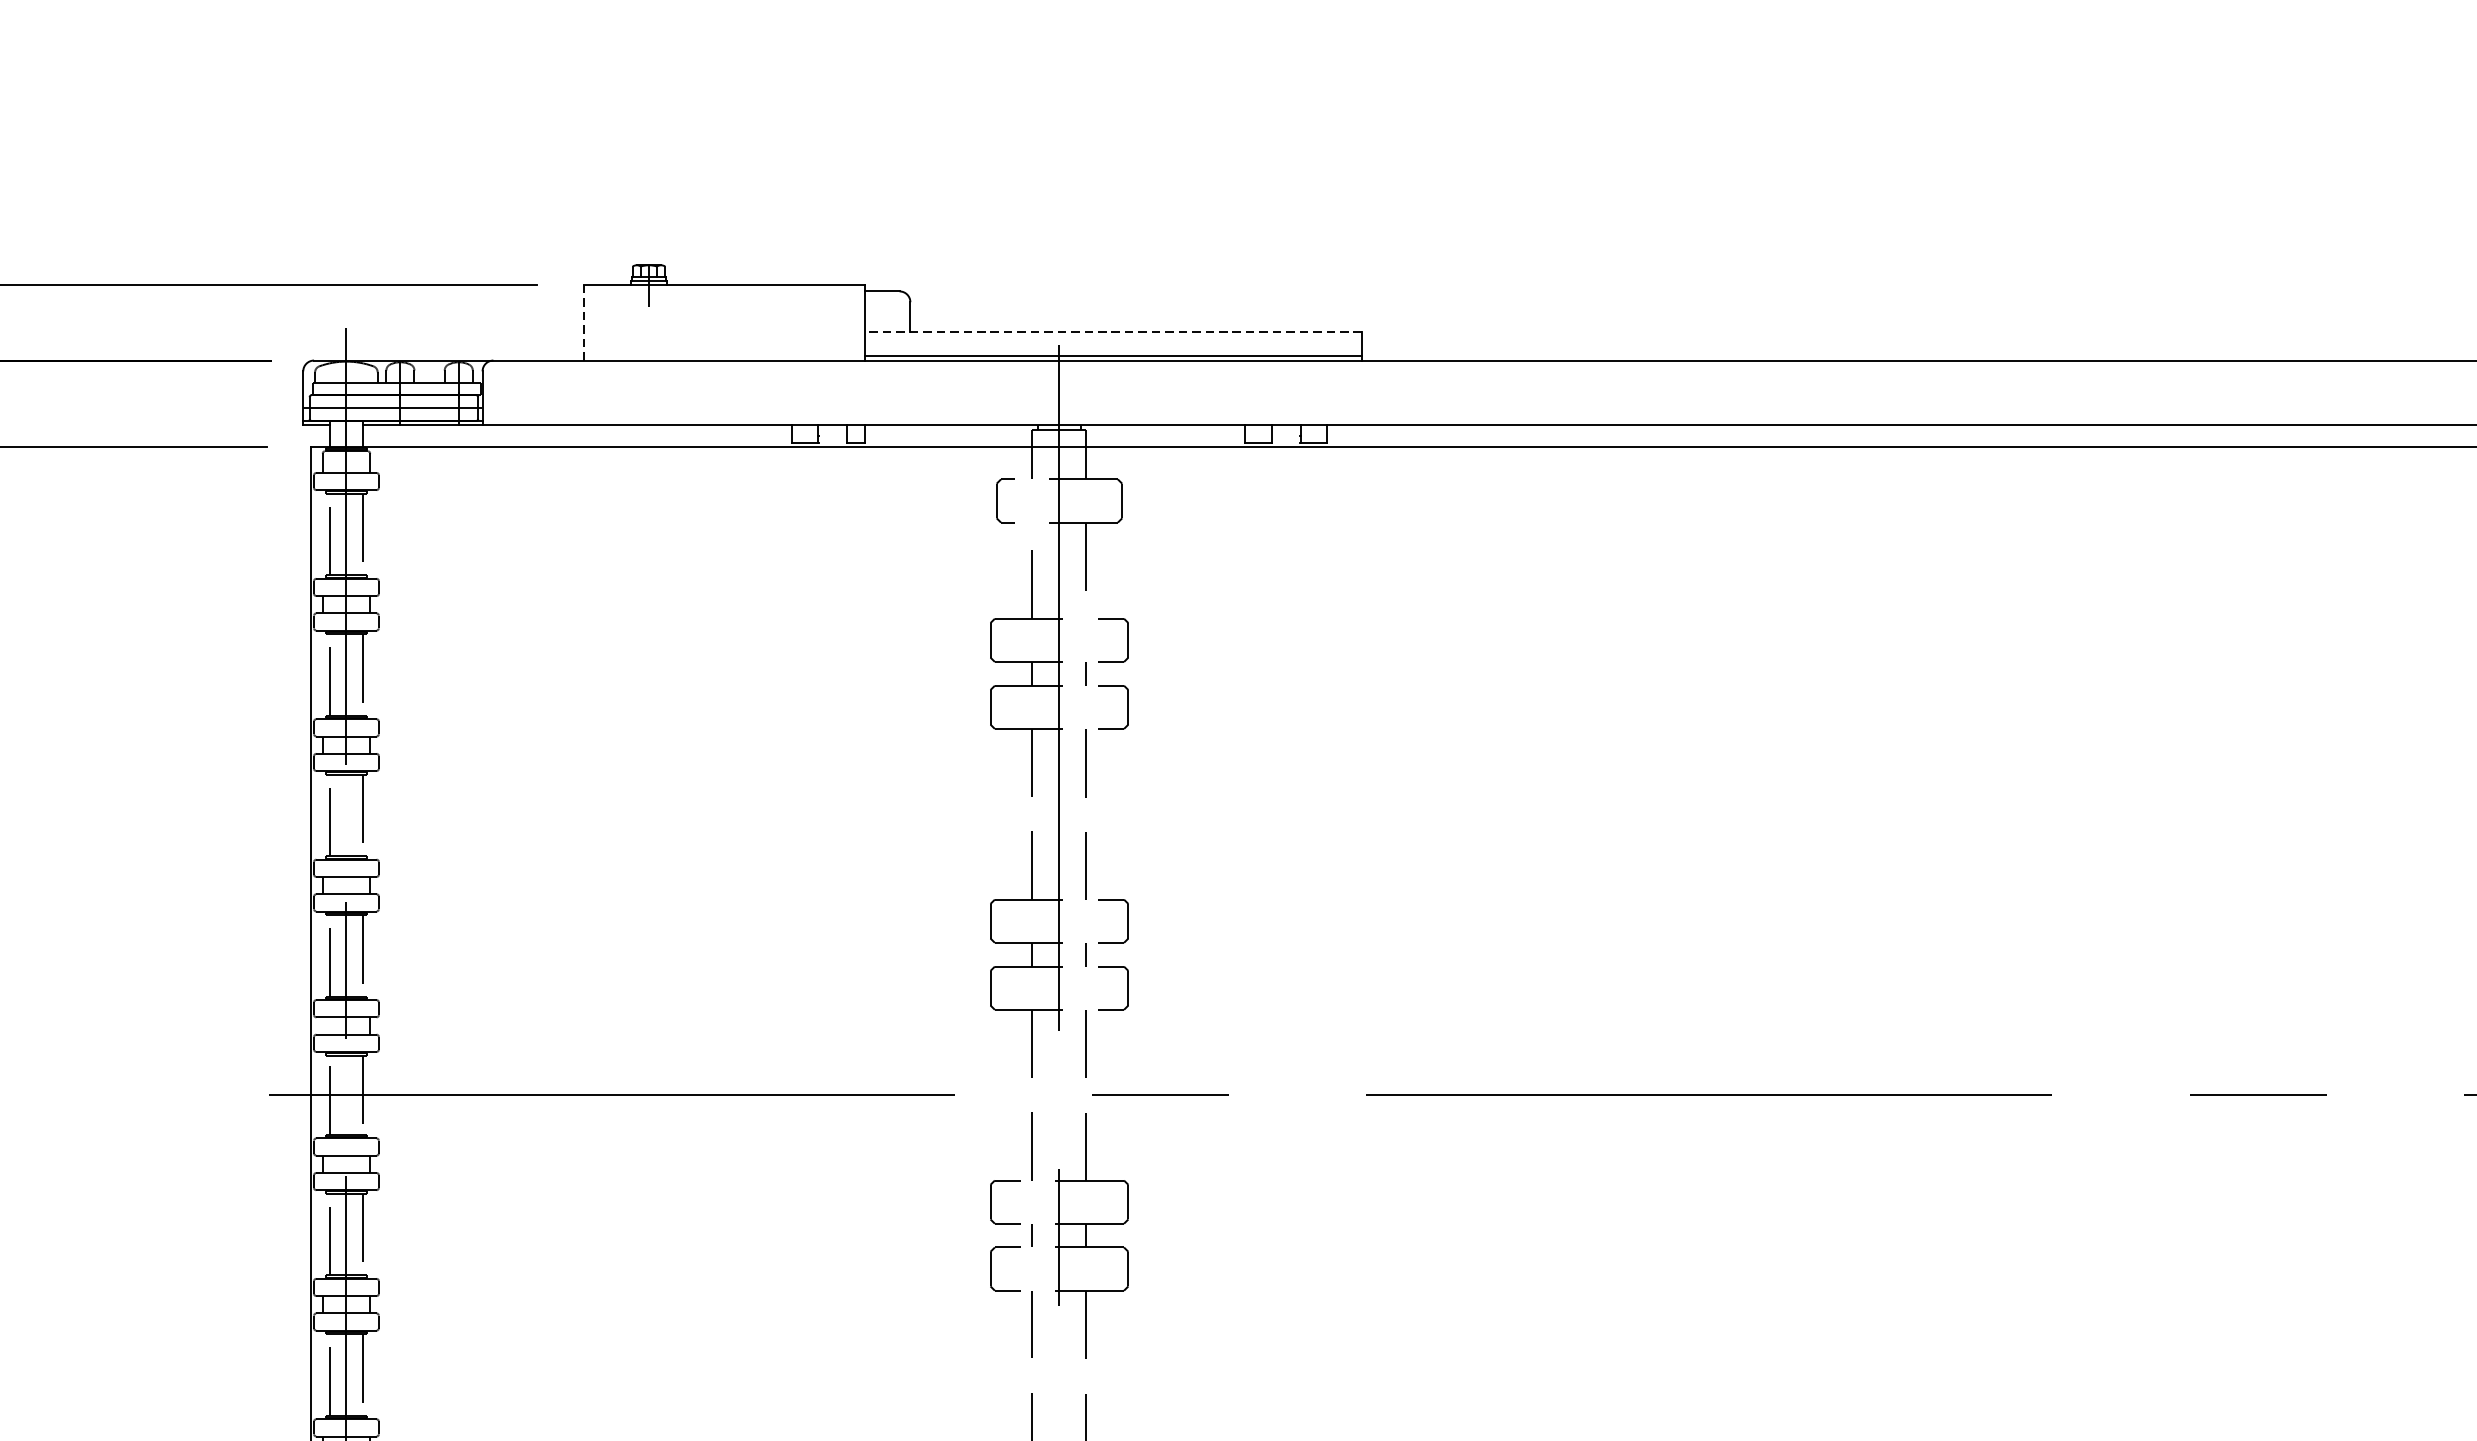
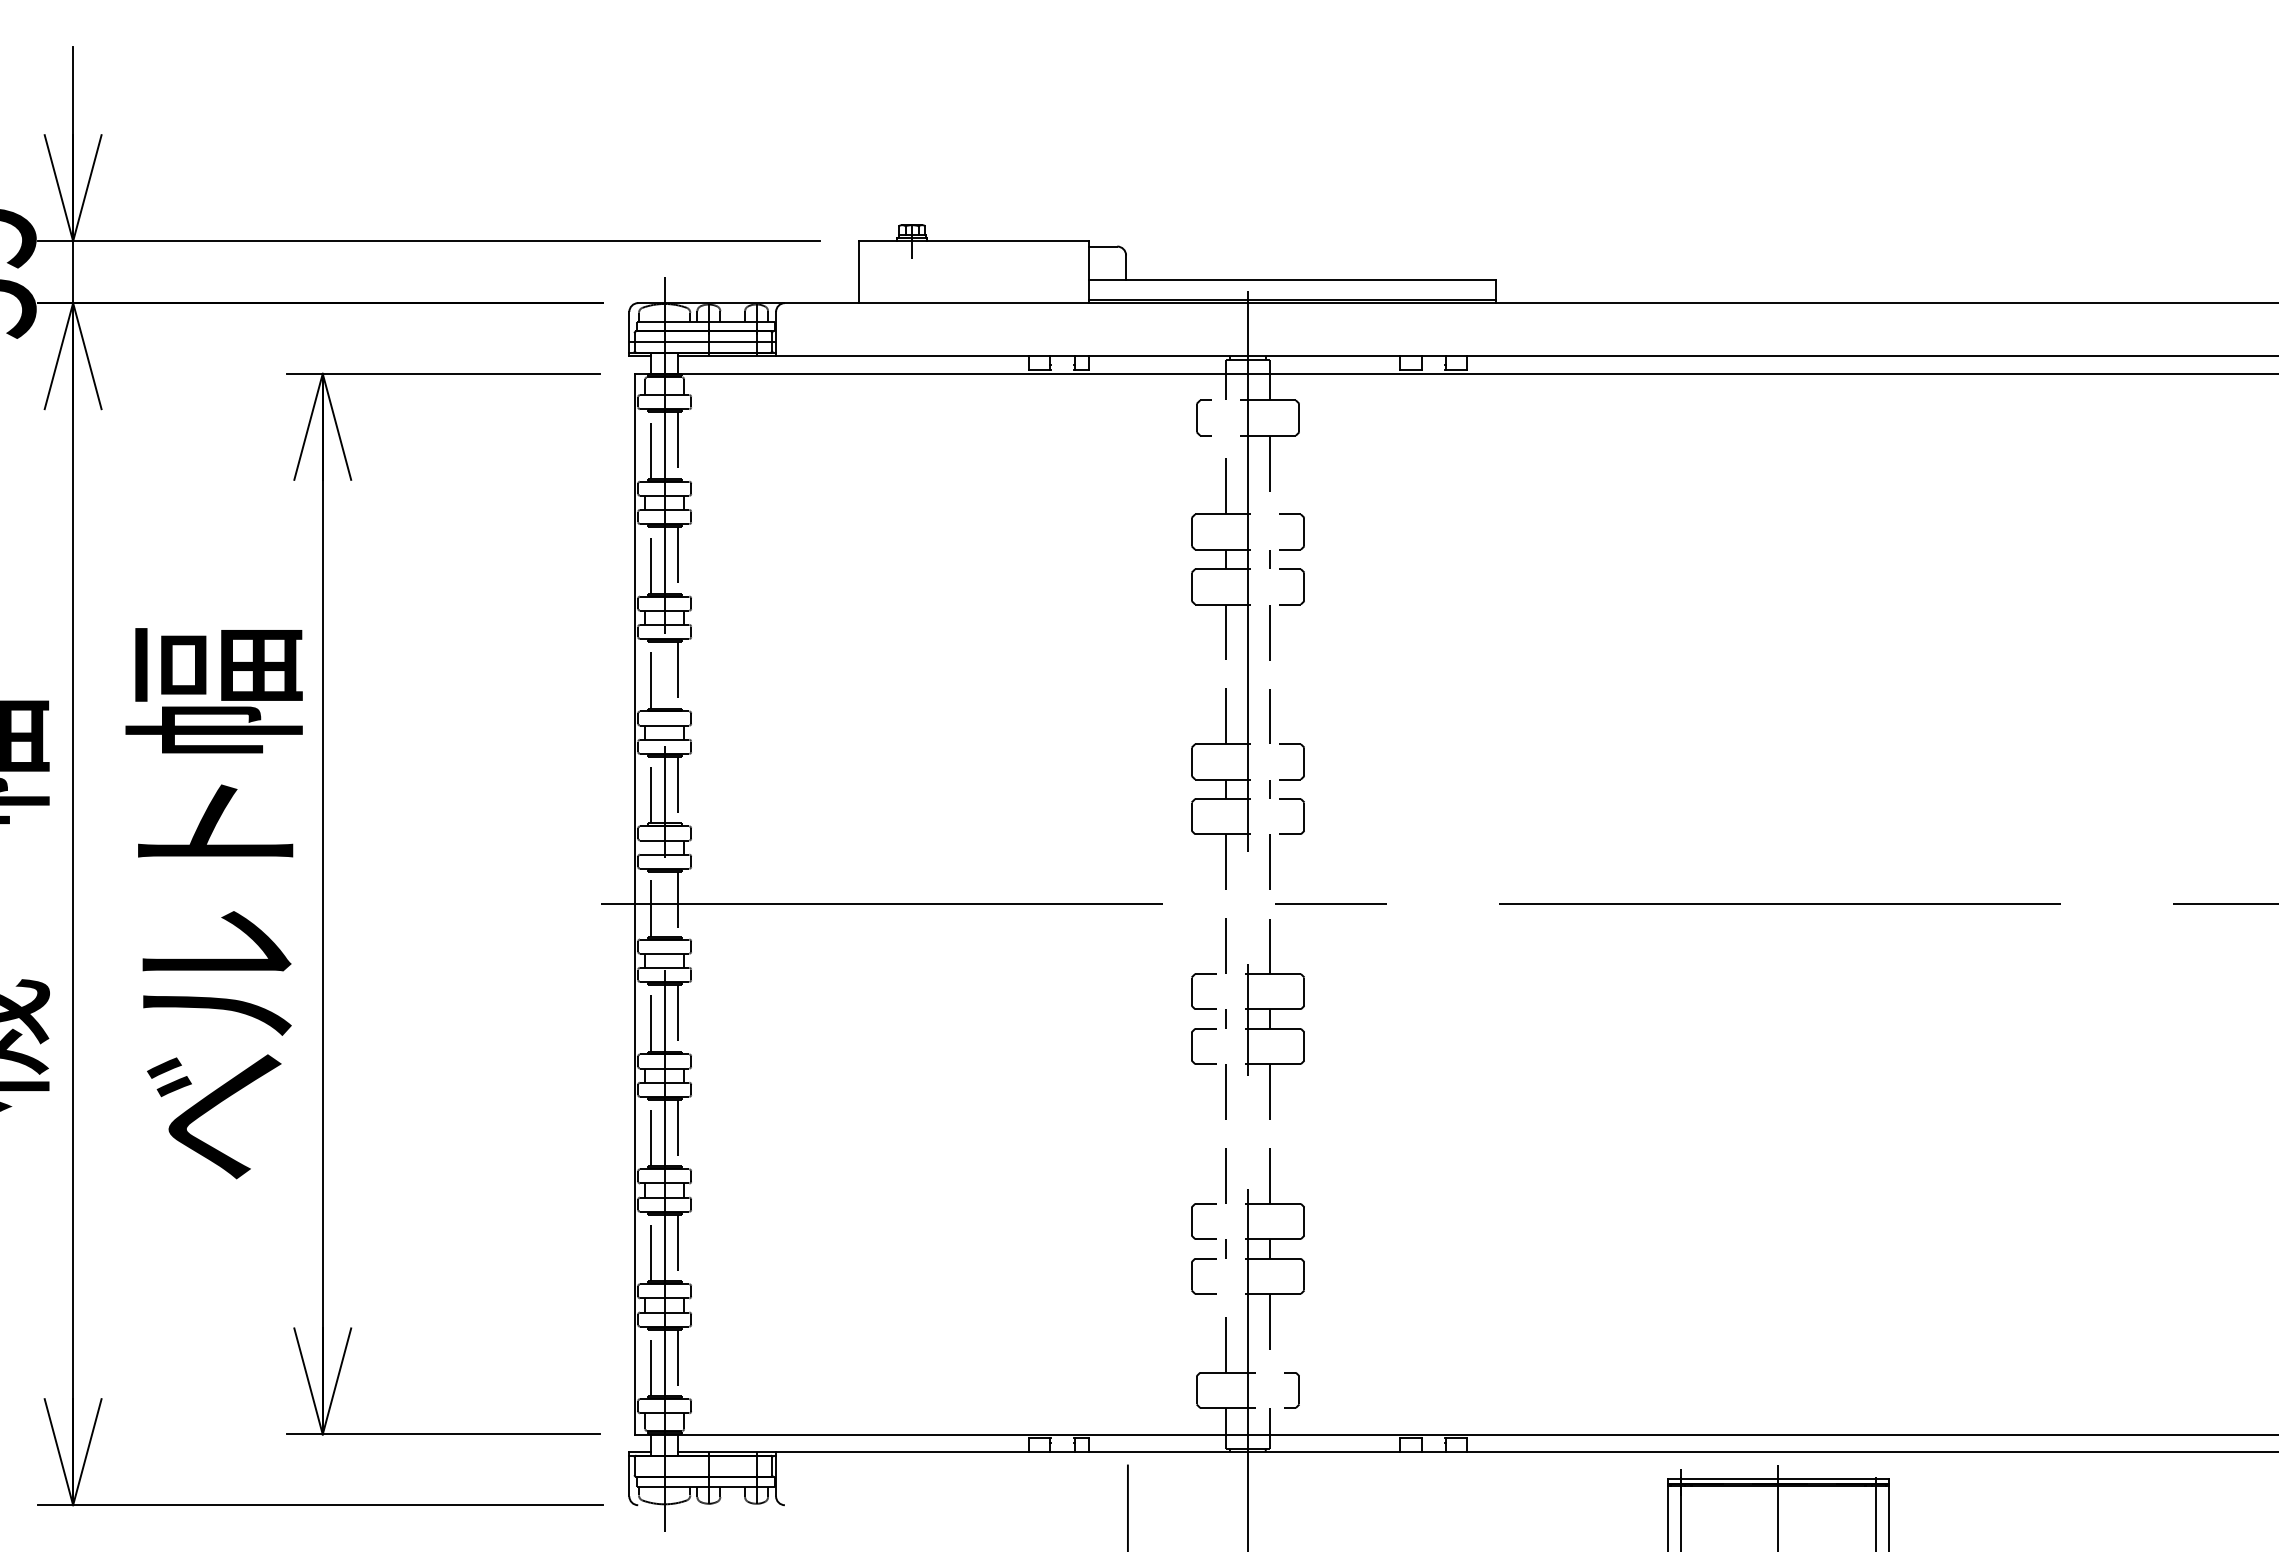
line: (584, 323) -> (859, 272), dashed -> solid
line: (1112, 332) -> (1291, 280), dashed -> solid

